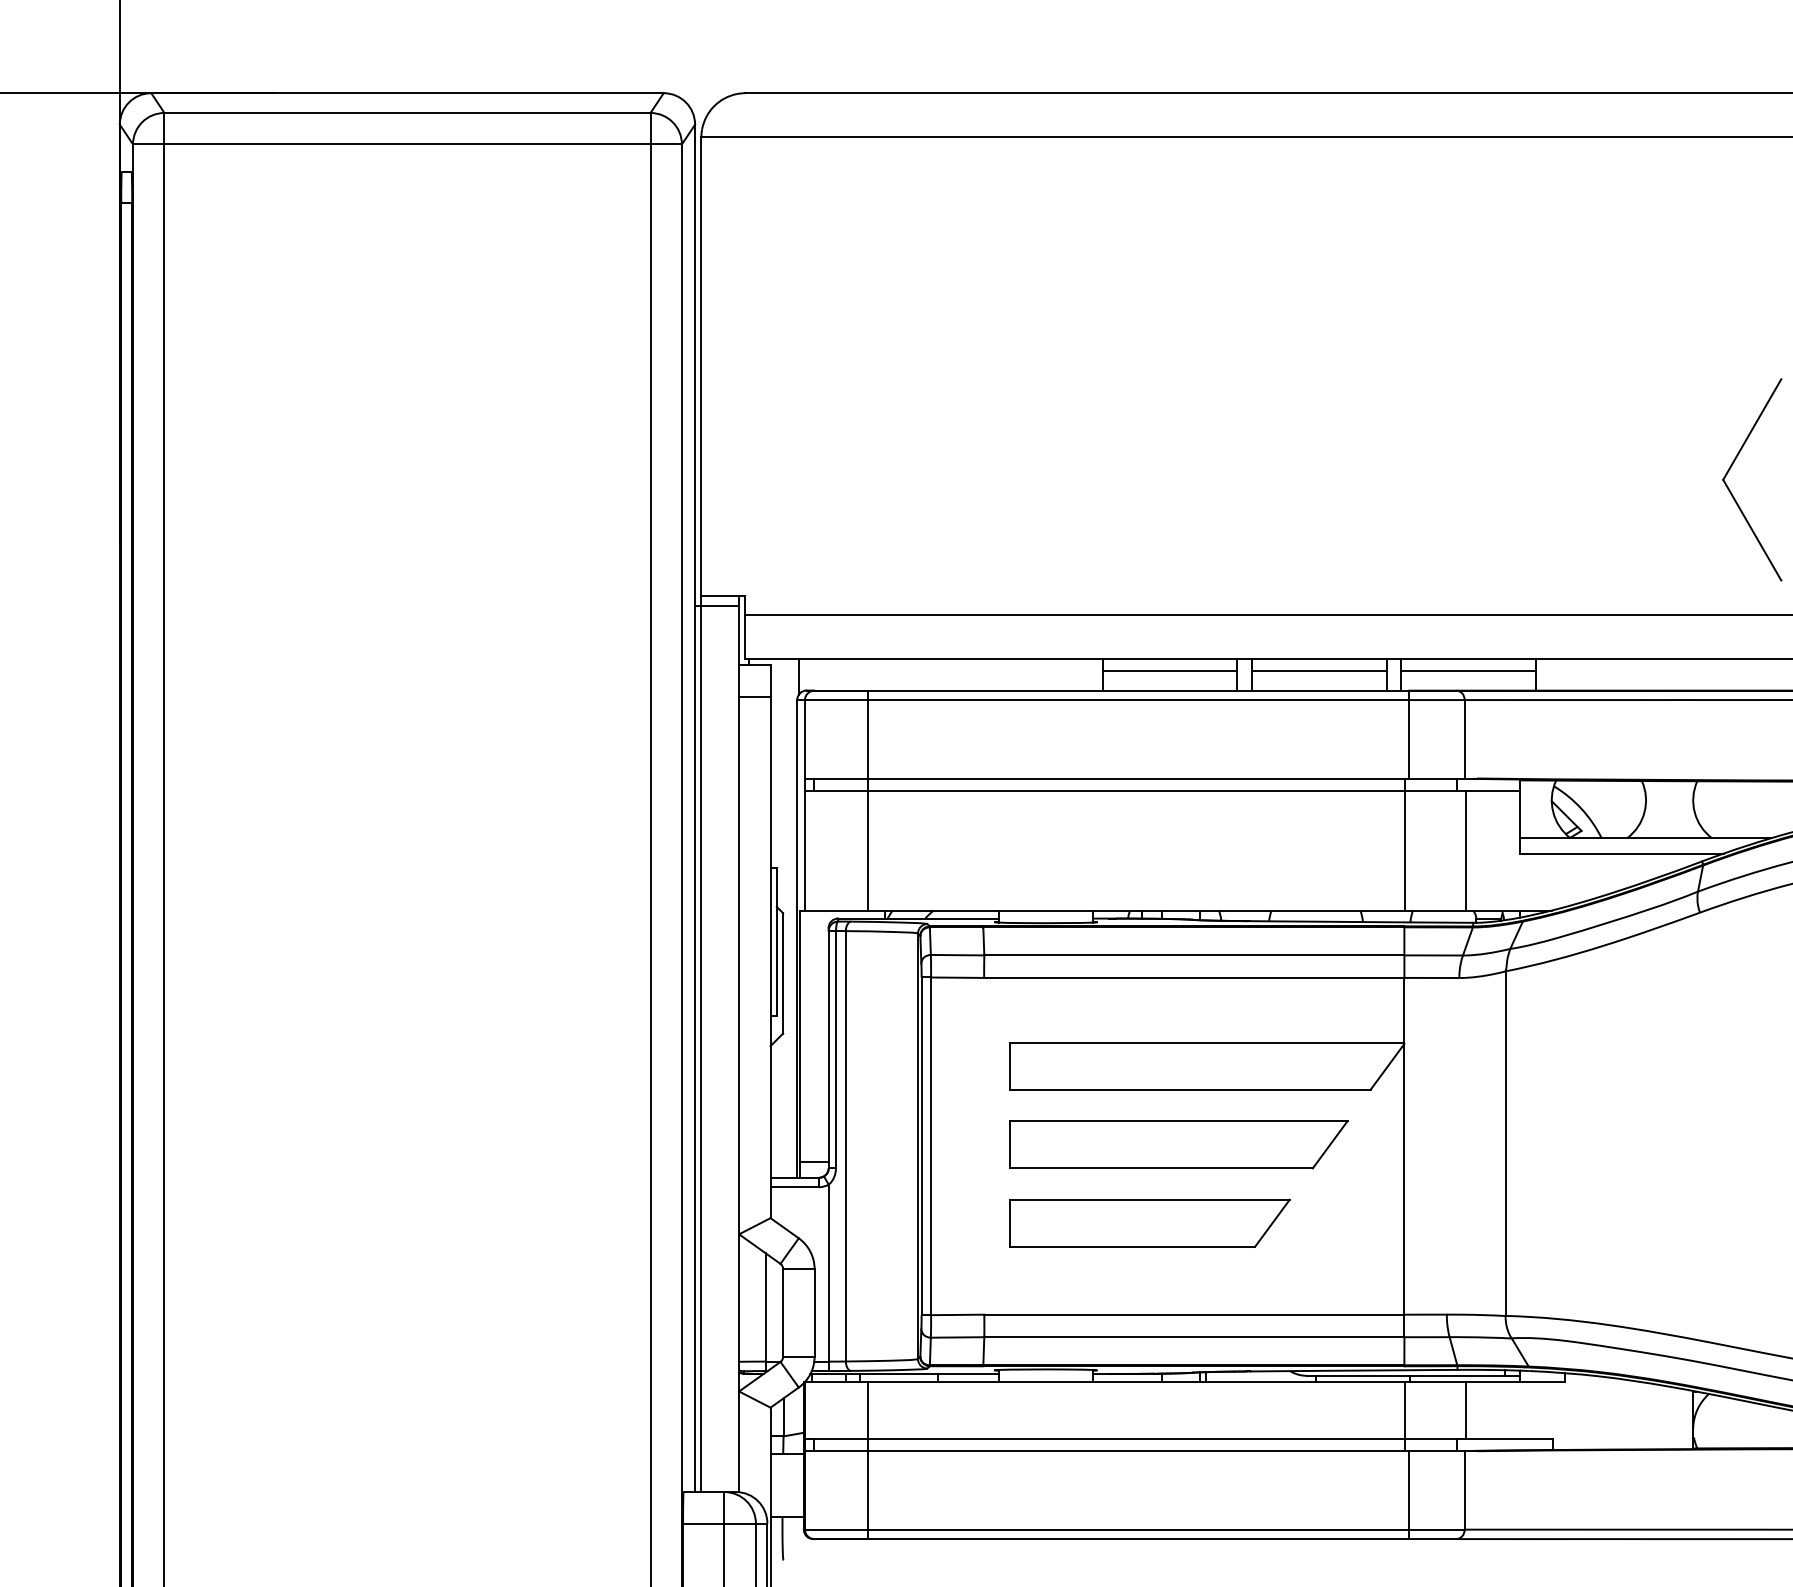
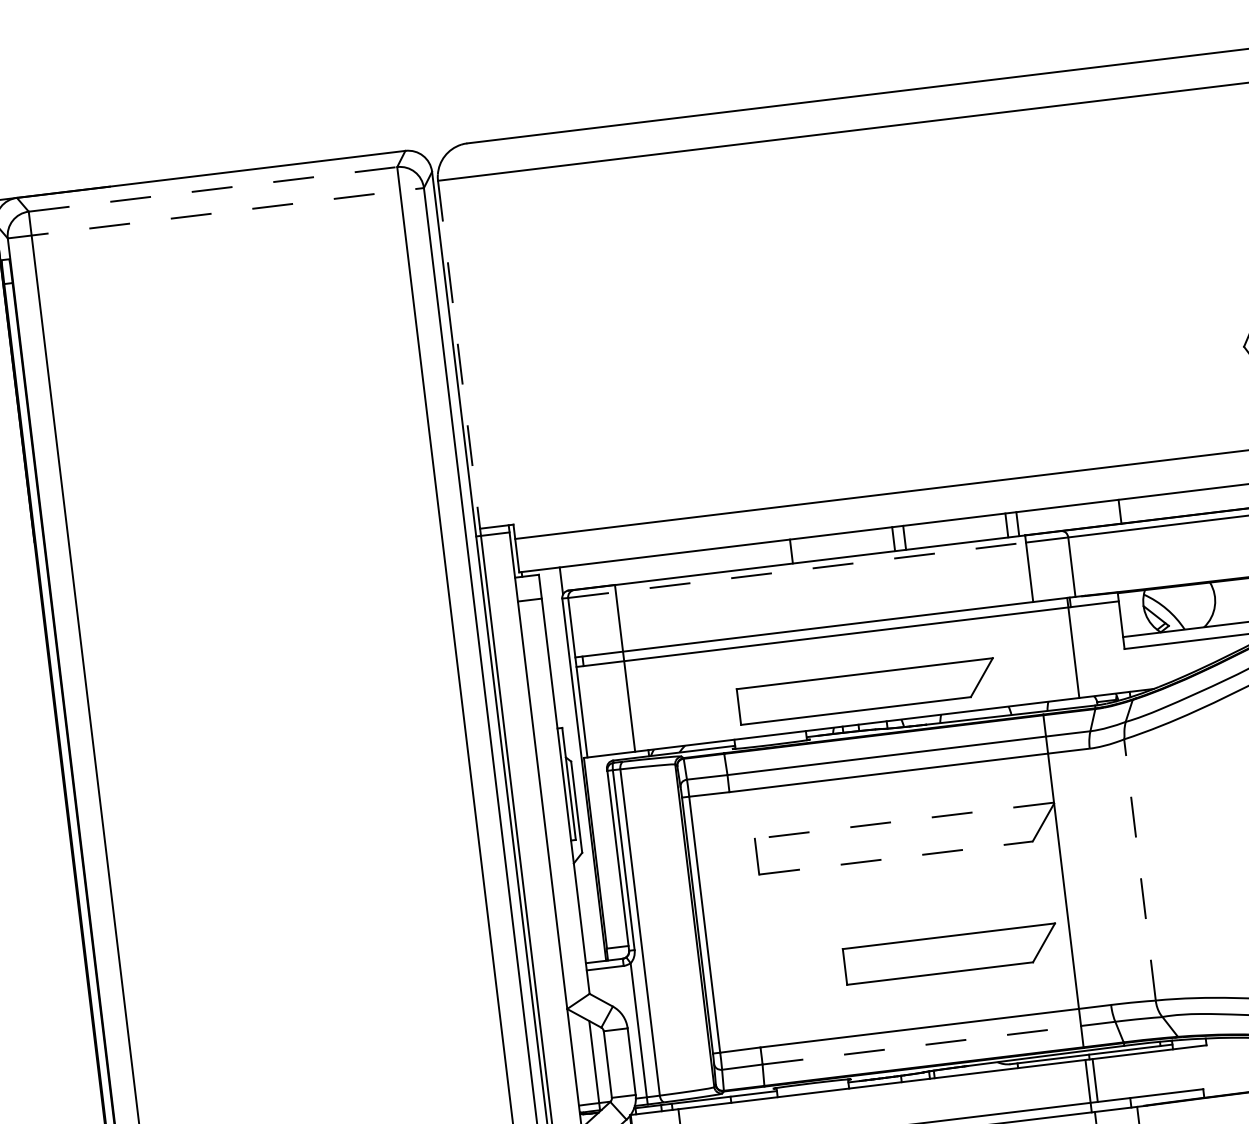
line: (408, 113) -> (213, 189), solid -> dashed
line: (407, 144) -> (215, 213), solid -> dashed
line: (701, 367) -> (459, 355), solid -> dashed
line: (1169, 671) -> (841, 542), removed
line: (1318, 671) -> (954, 529), removed
line: (1468, 671) -> (1068, 515), removed
line: (1106, 700) -> (796, 570), solid -> dashed
line: (1404, 844) -> (1073, 647), moved
line: (1466, 850) -> (1083, 651), removed
line: (1206, 1042) -> (903, 820), solid -> dashed
line: (1190, 1089) -> (896, 857), solid -> dashed
line: (1505, 1143) -> (1139, 869), solid -> dashed
part: (1178, 1144) -> (866, 691), moved
part: (1149, 1222) -> (950, 953), moved
line: (1194, 1337) -> (921, 1045), solid -> dashed
line: (1466, 1410) -> (1095, 1080), moved

